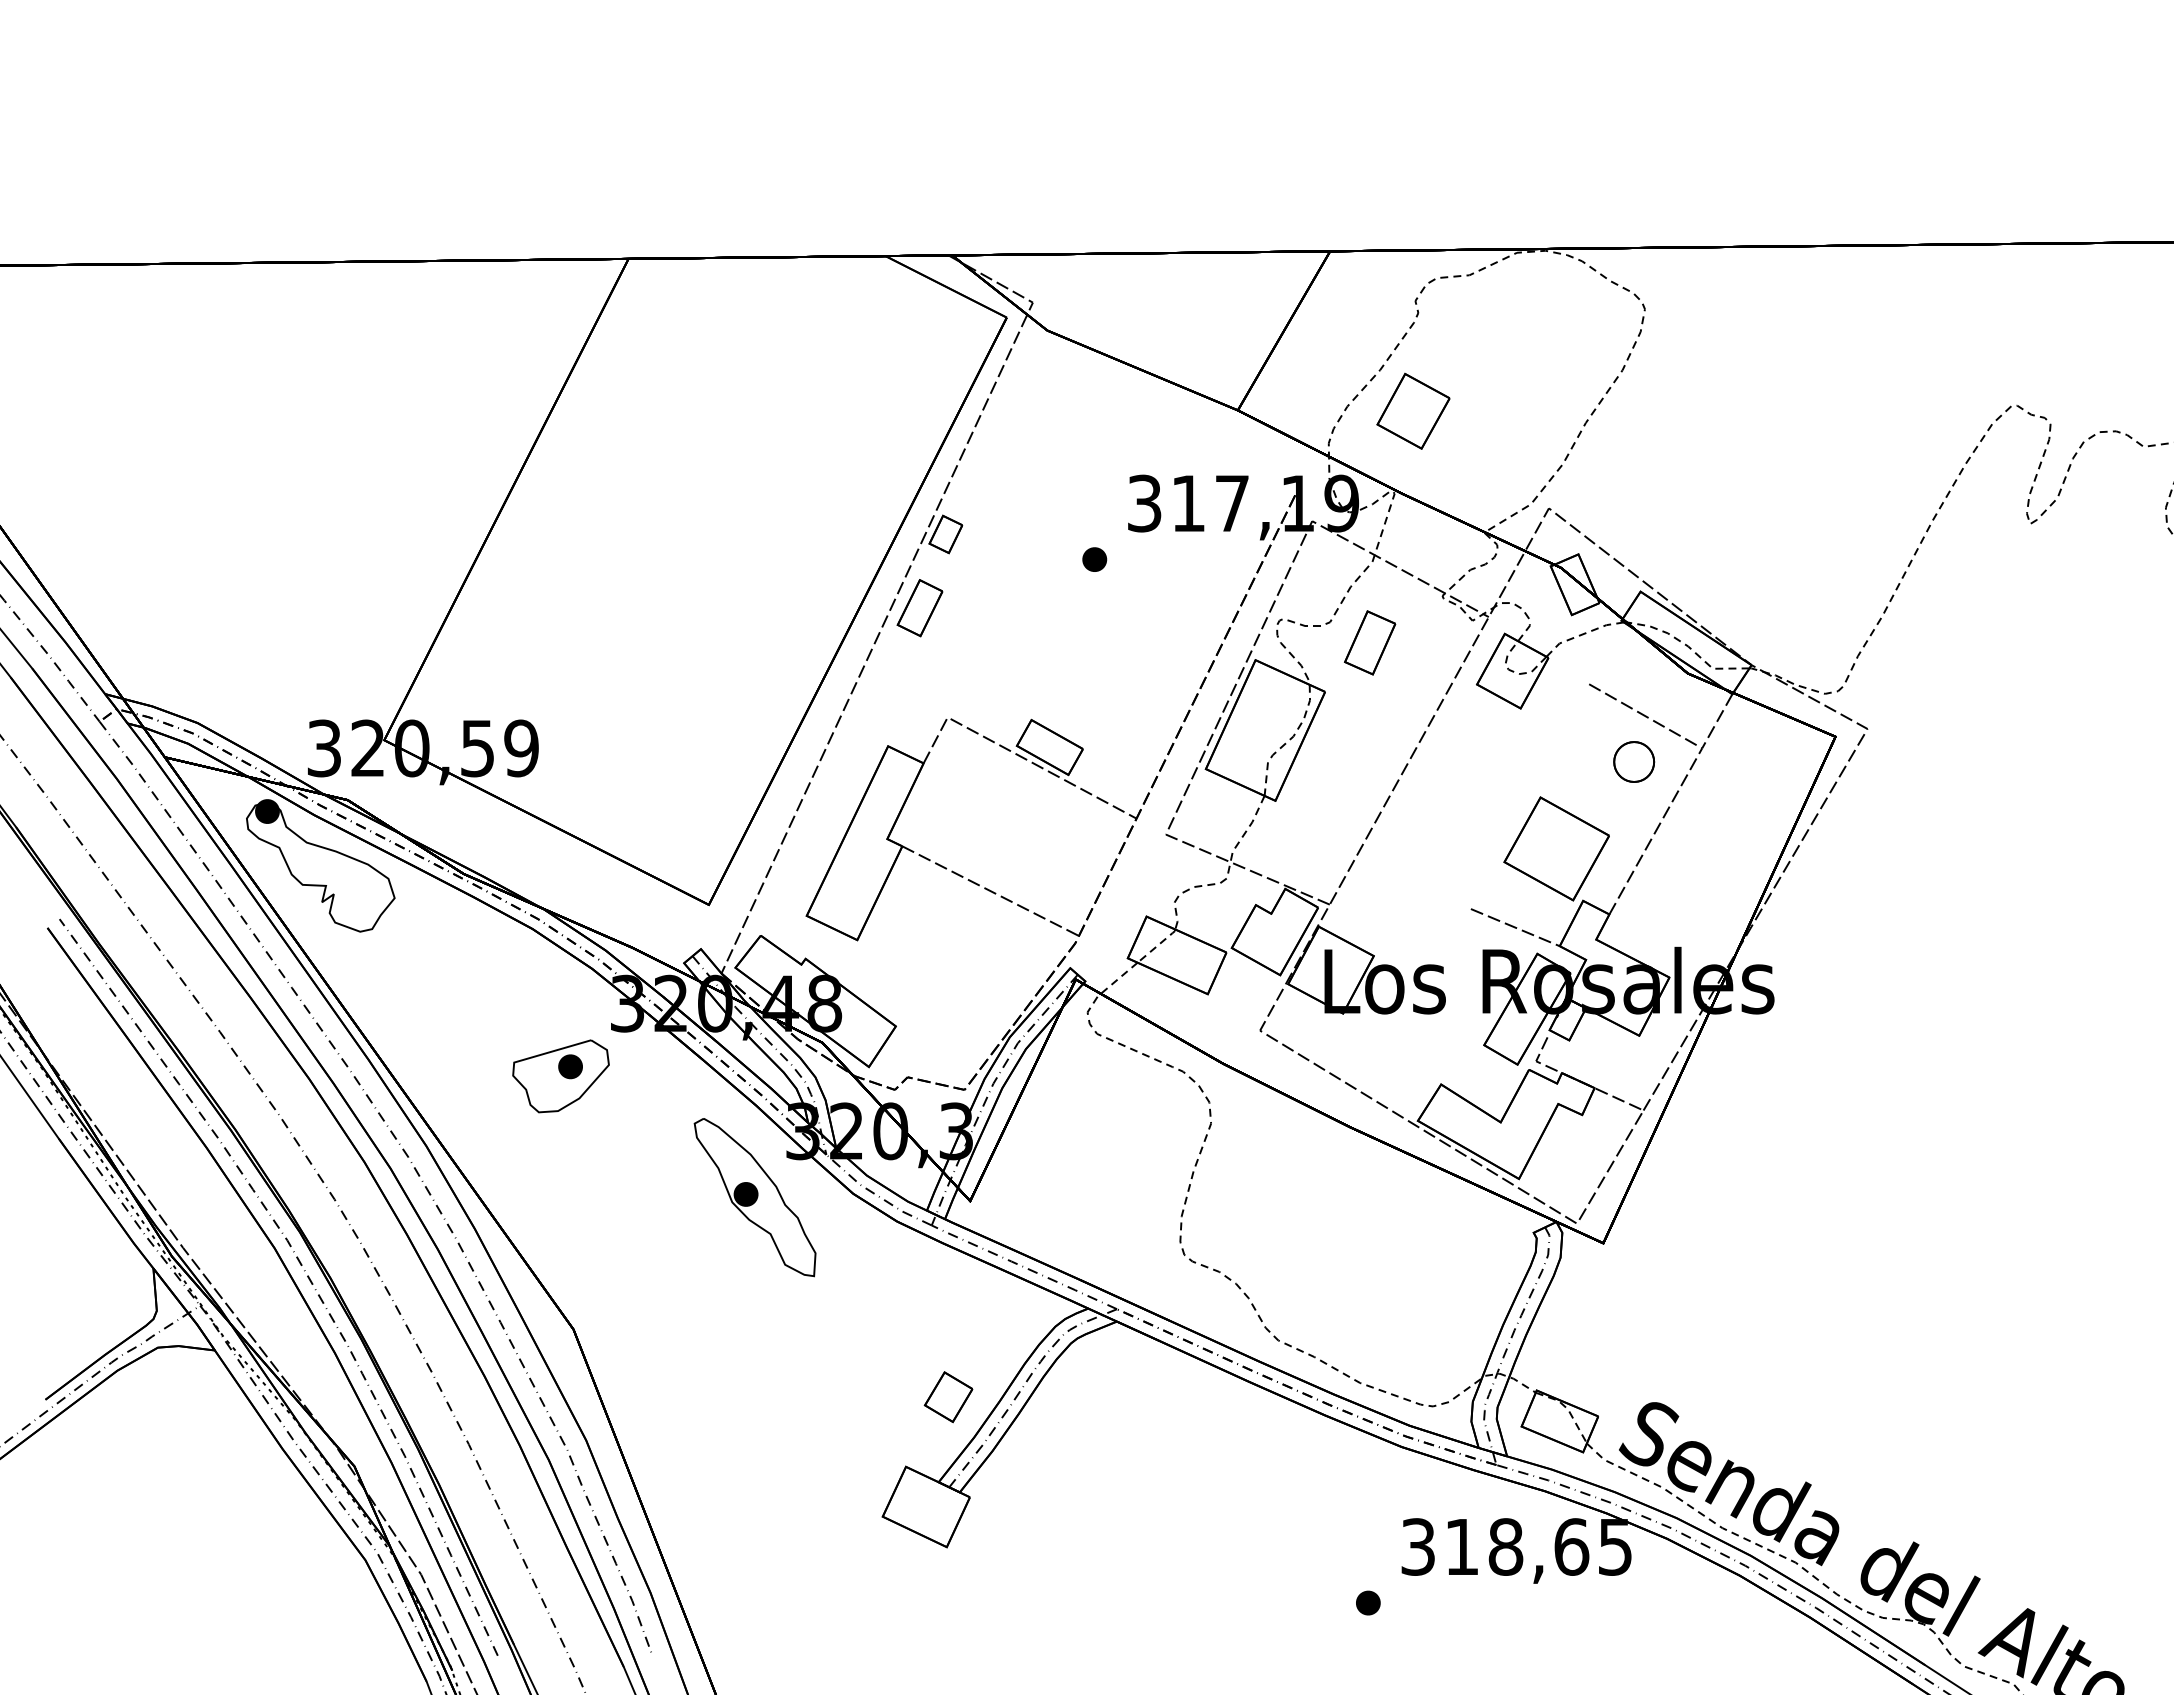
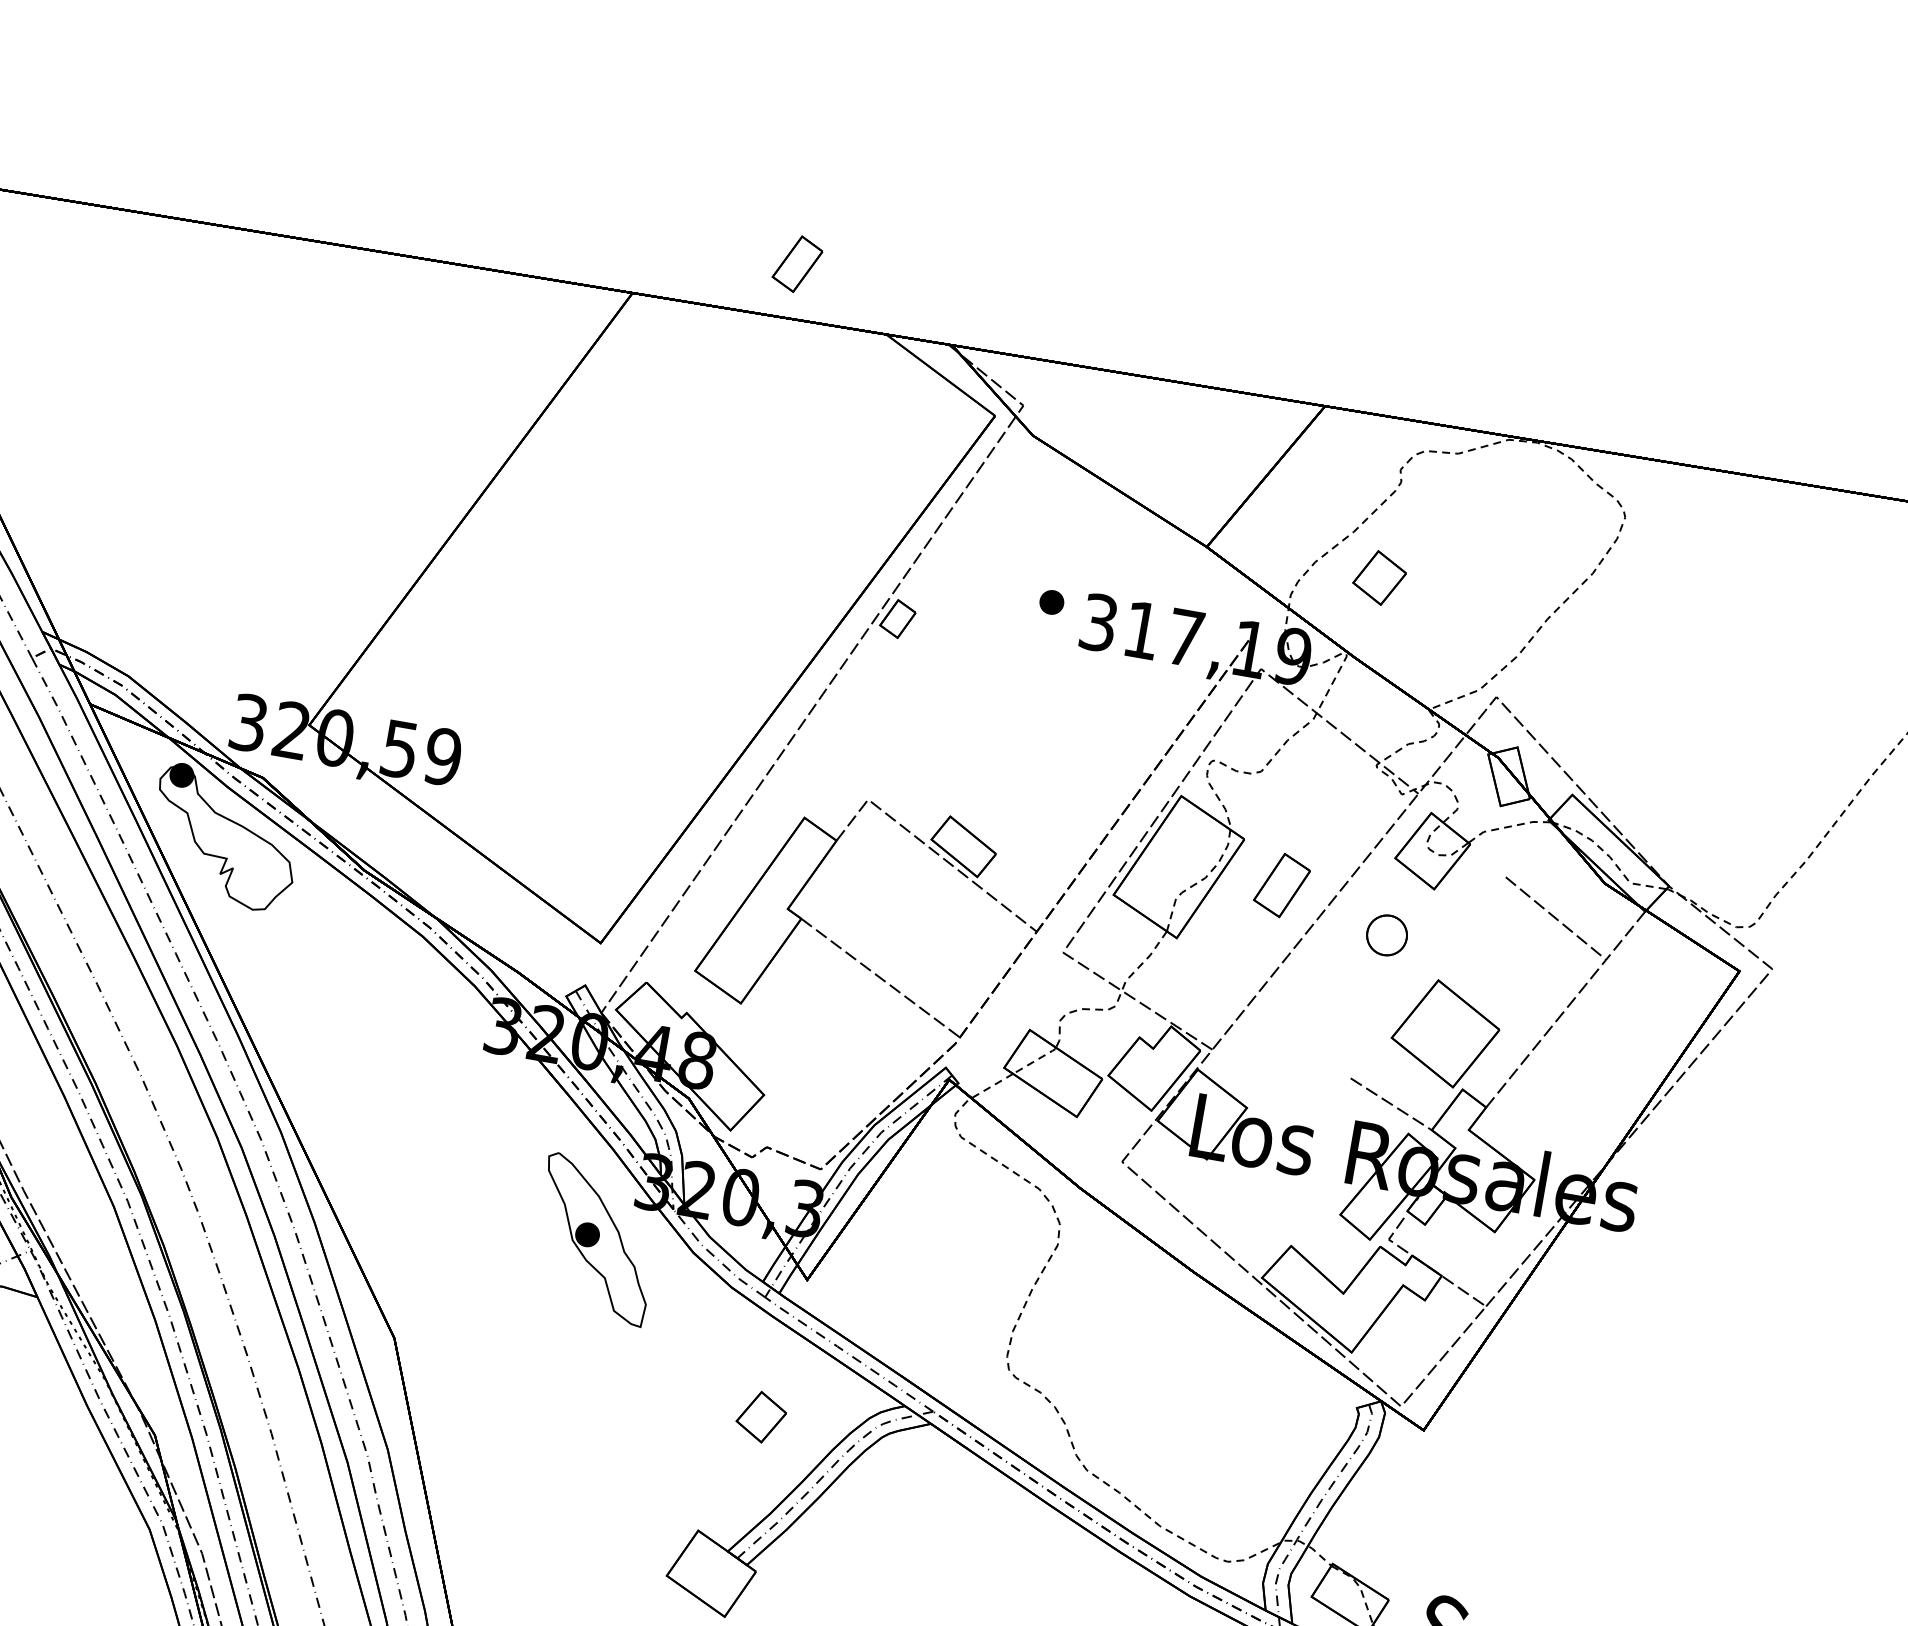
part: (1413, 410) -> (1379, 577), size x0.7
part: (1094, 559) -> (1051, 602), moved
part: (919, 608) -> (796, 264), moved
part: (1370, 642) -> (1282, 885), moved
part: (1634, 761) -> (1387, 934), moved
part: (560, 1076) -> (425, 1086), removed
part: (948, 1397) -> (761, 1417), moved

